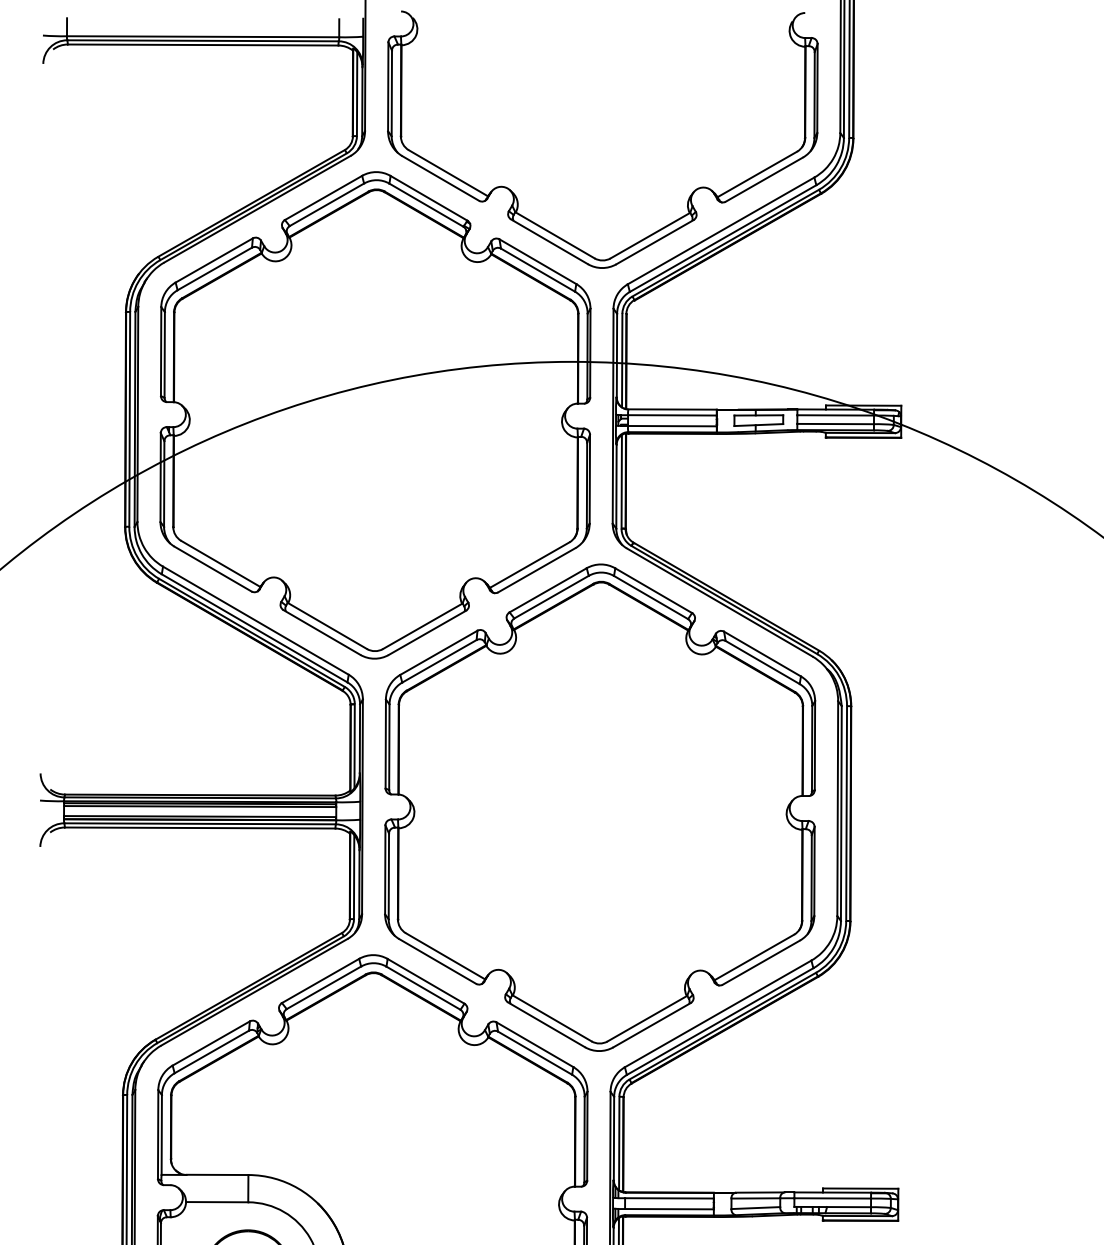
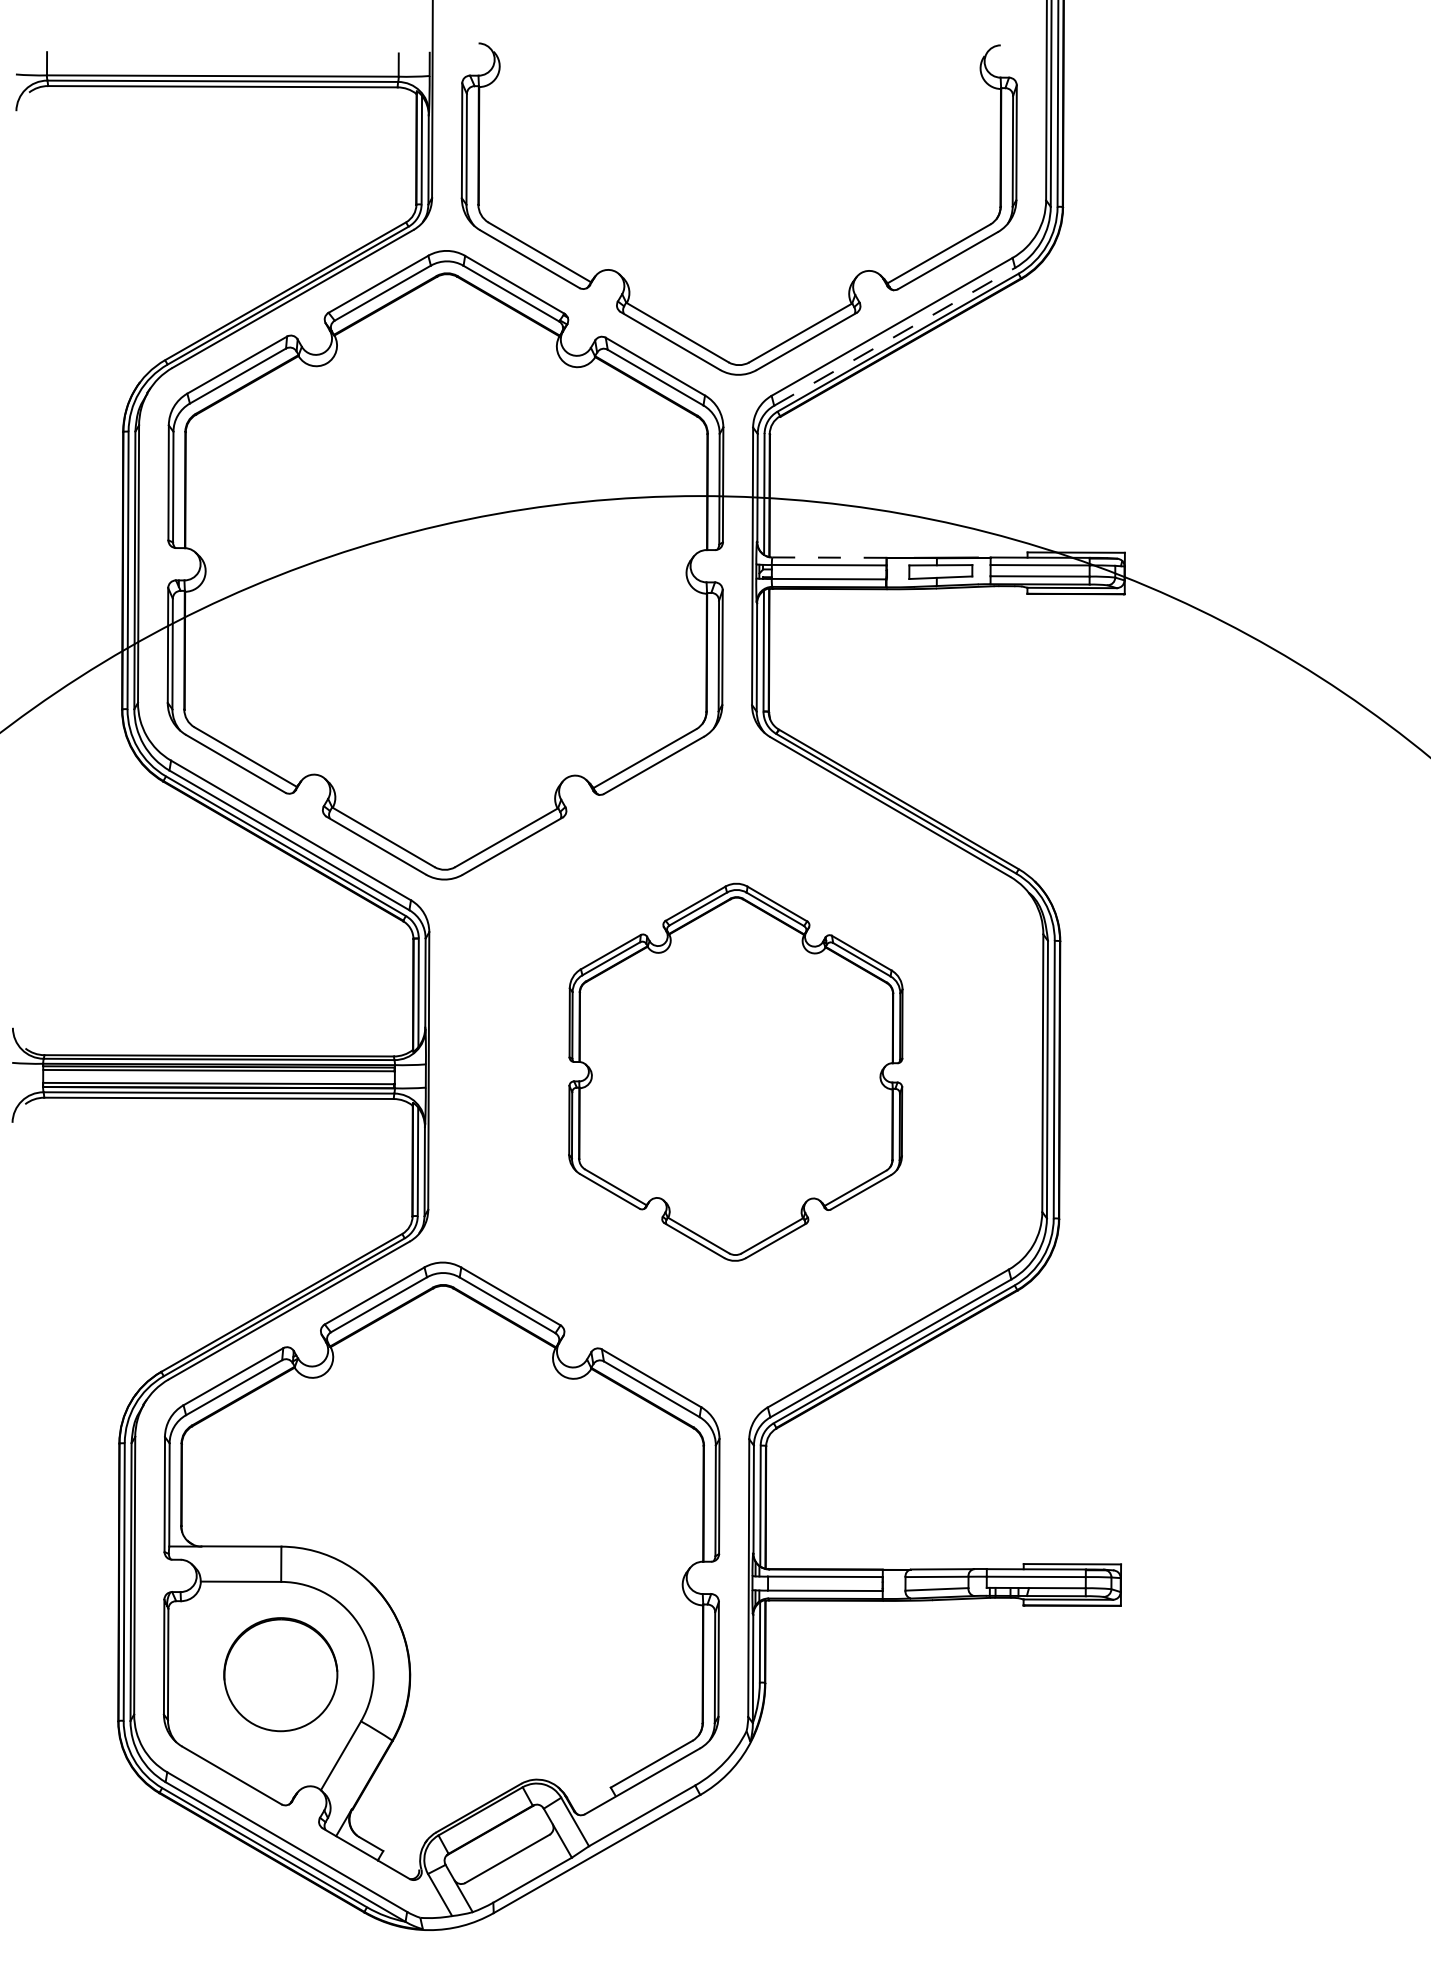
line: (722, 238) -> (894, 336), solid -> dashed
line: (672, 409) -> (829, 557), solid -> dashed
part: (599, 808) -> (735, 1072), size x0.6

